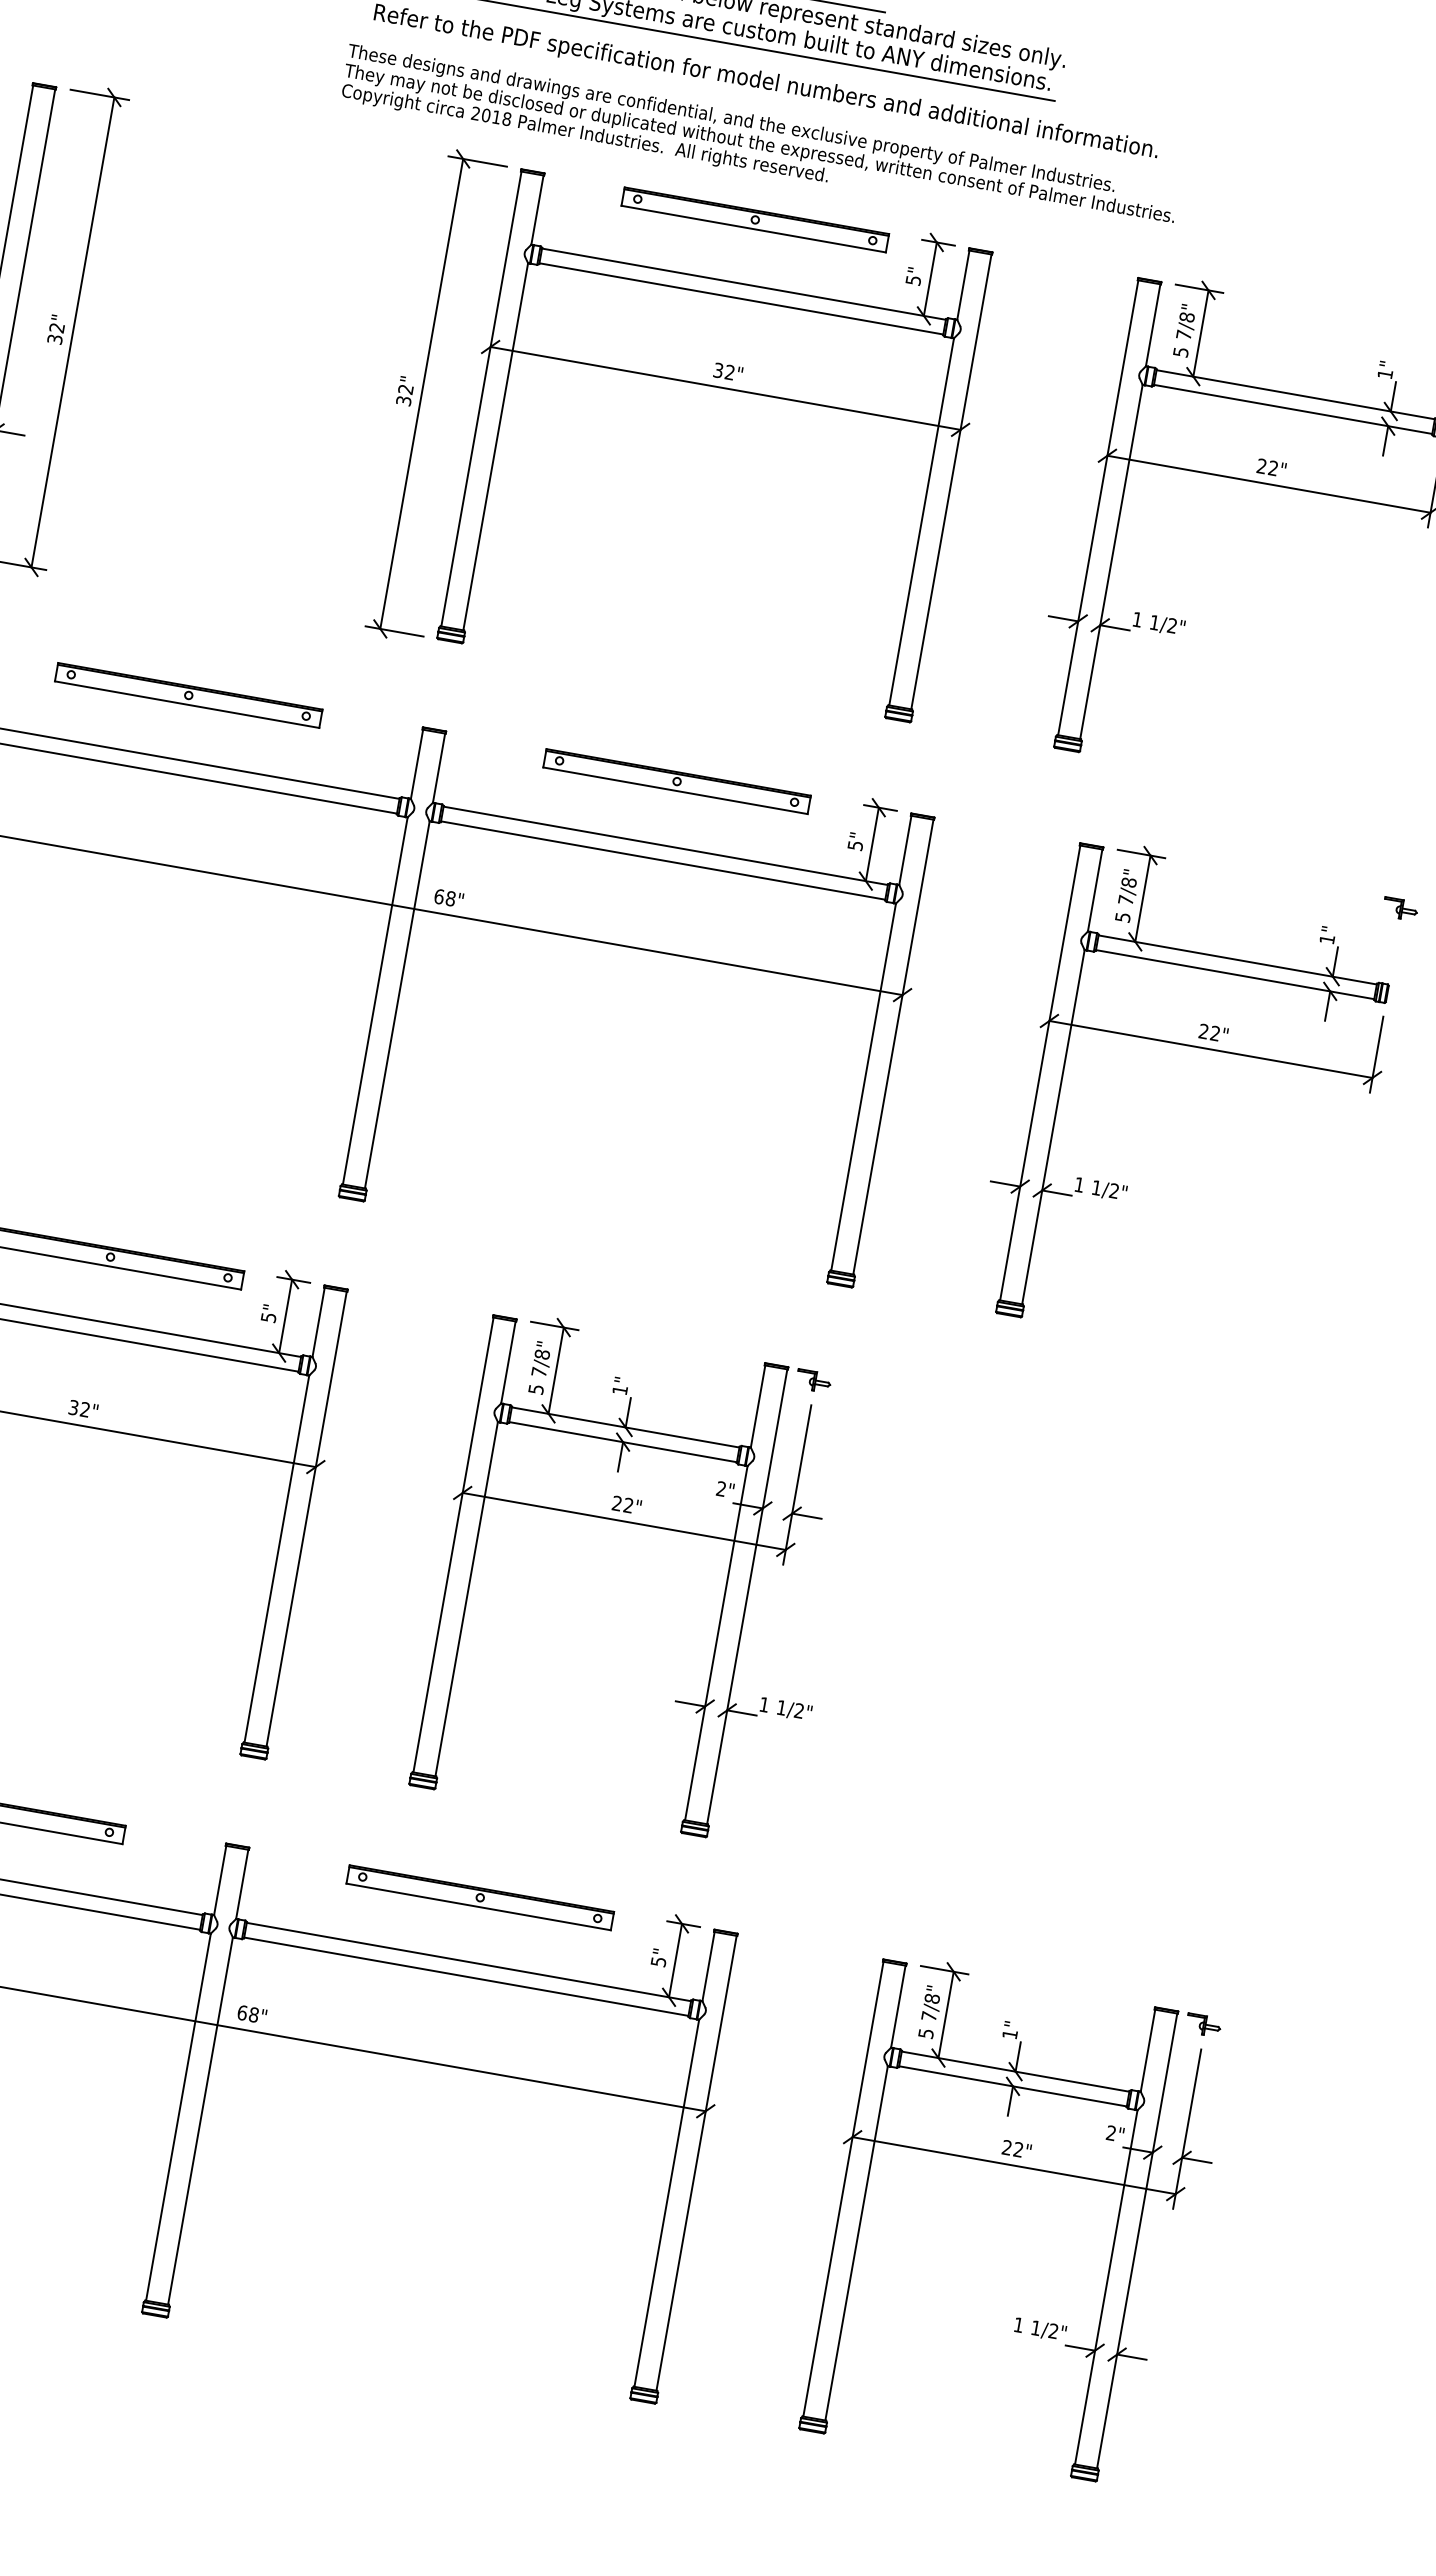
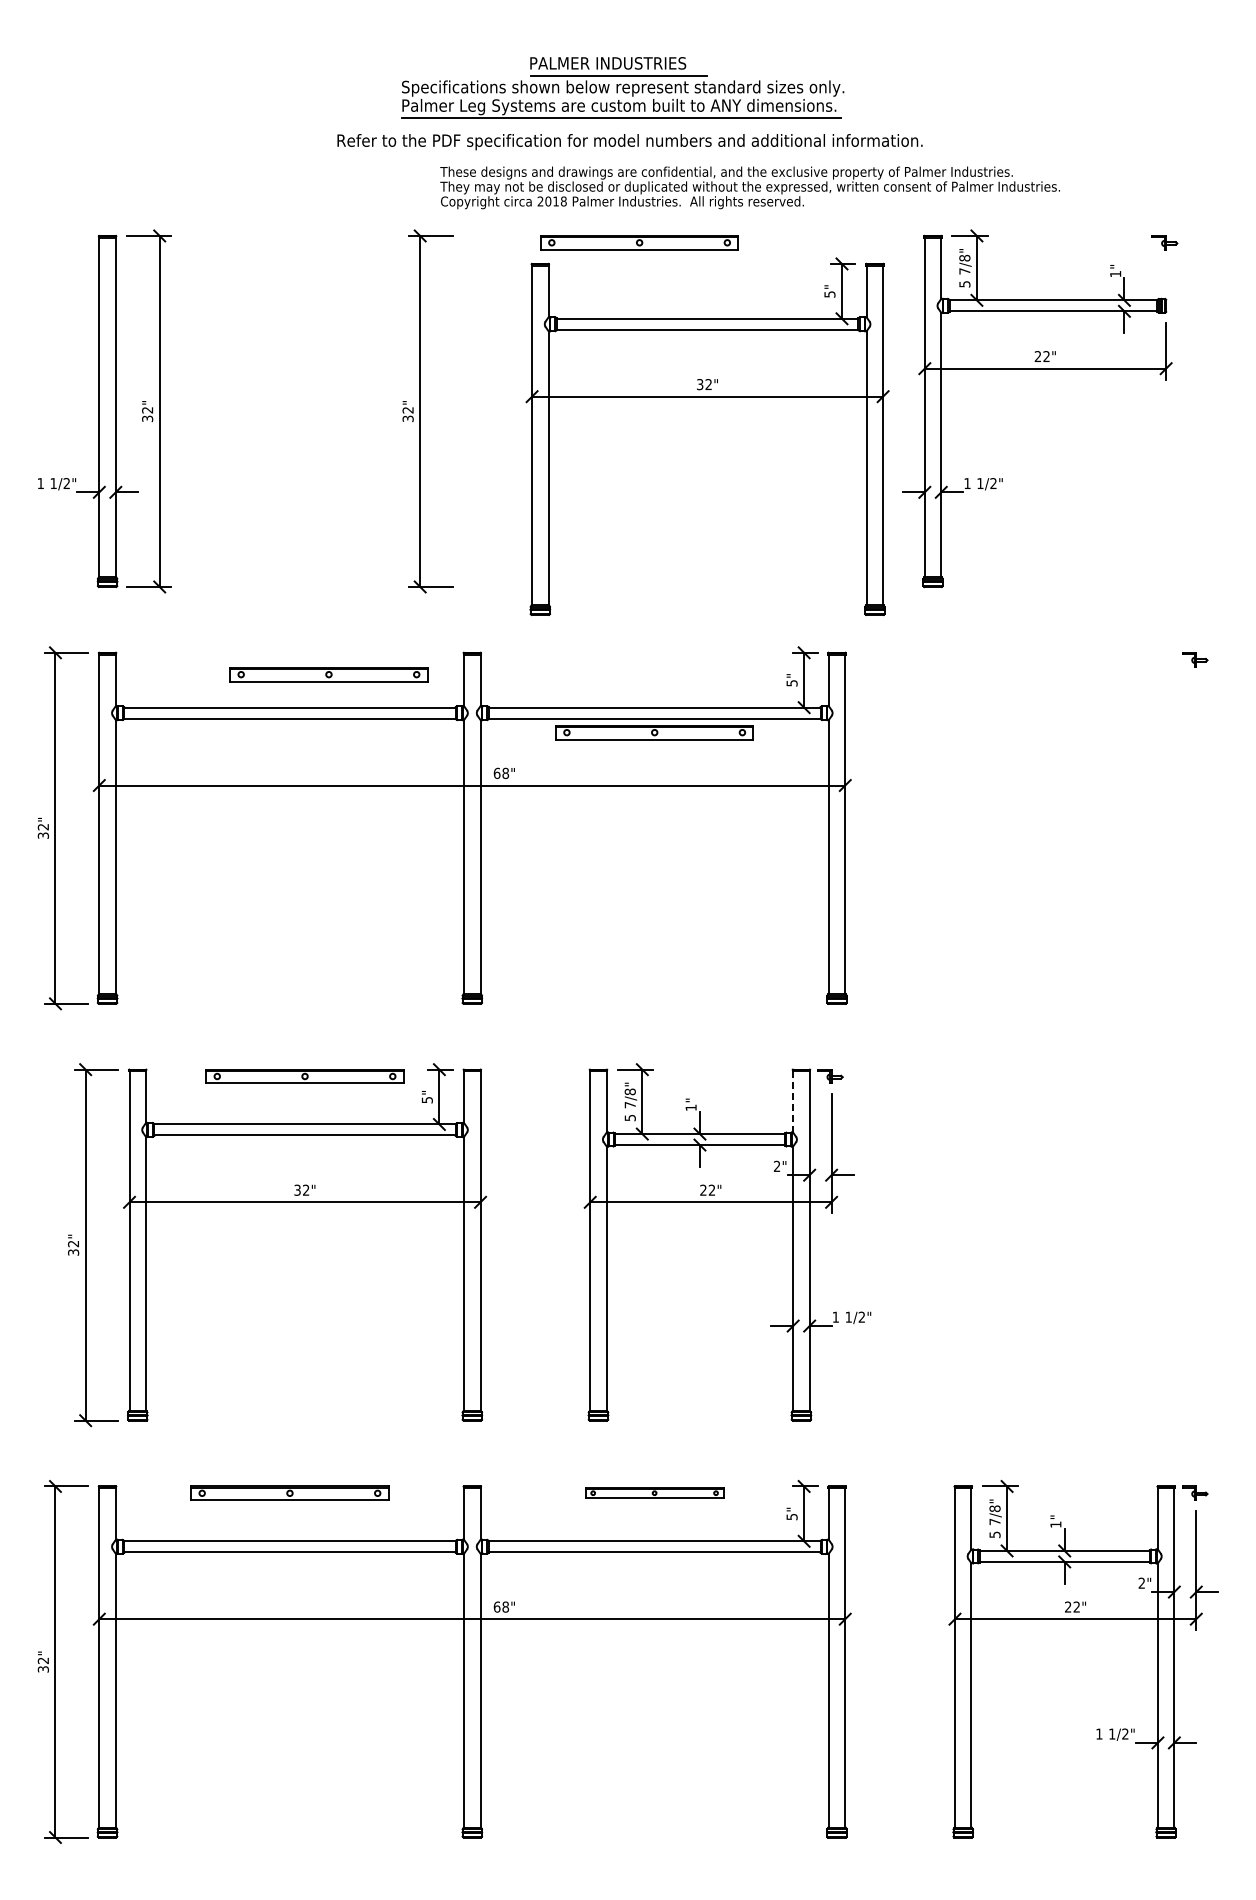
text: (758, 144) -> (749, 187), moved
part: (725, 389) -> (707, 397), moved
part: (188, 695) -> (328, 674), moved
part: (676, 781) -> (654, 732), moved
part: (1199, 1048) -> (1067, 786), removed
line: (758, 1407) -> (793, 1102), solid -> dashed
part: (480, 1896) -> (654, 1492), size x0.7

